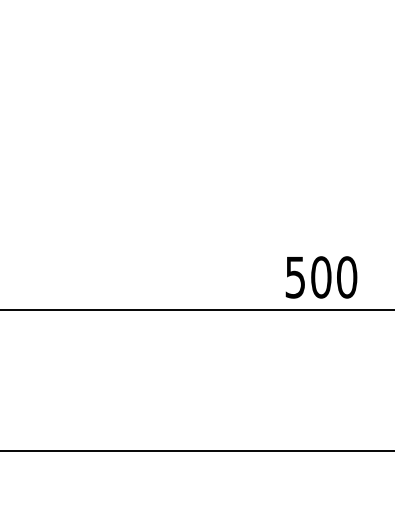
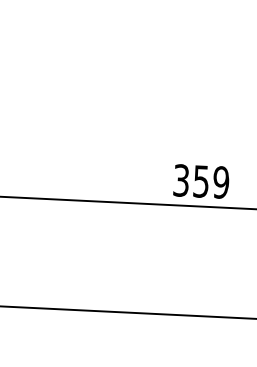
text: (321, 277) -> (201, 181), 500 -> 359

